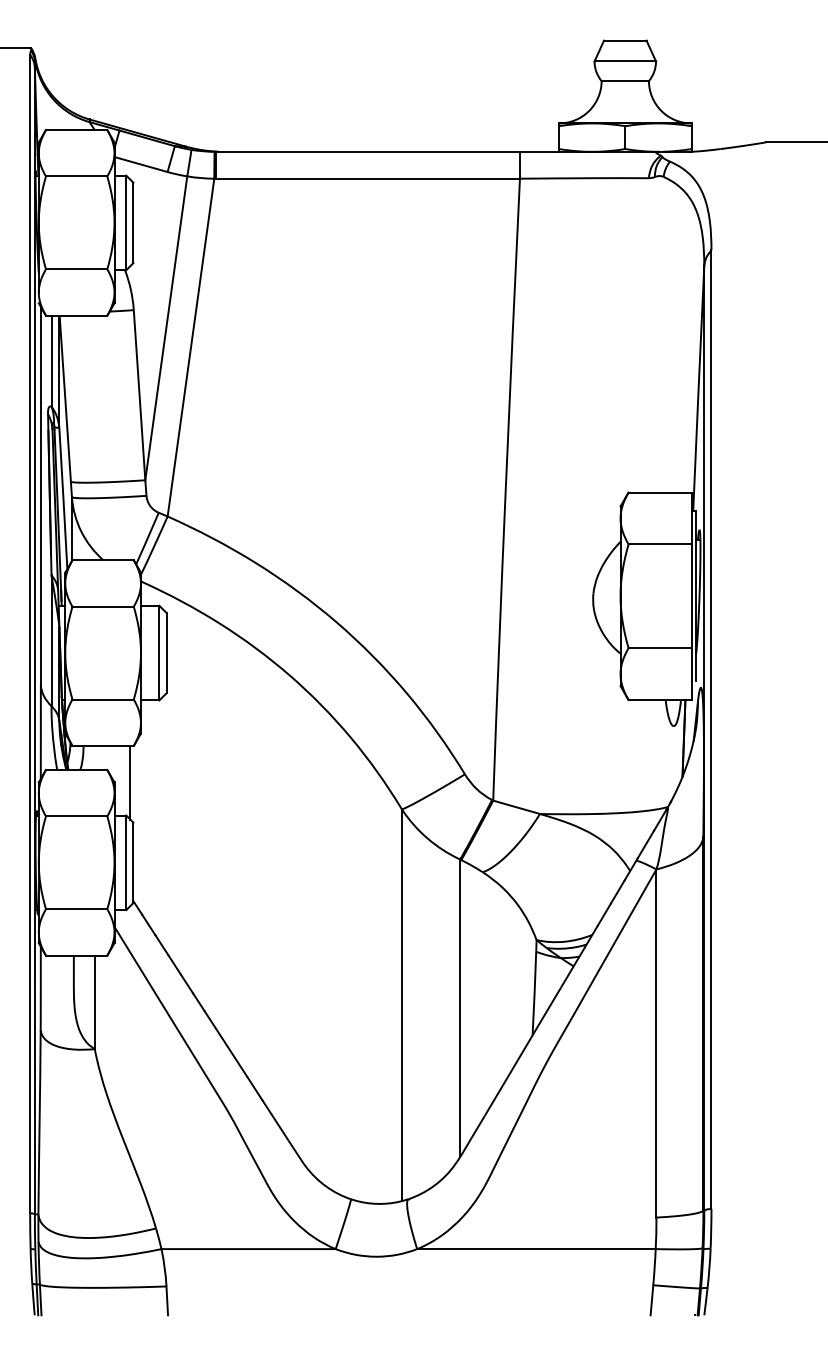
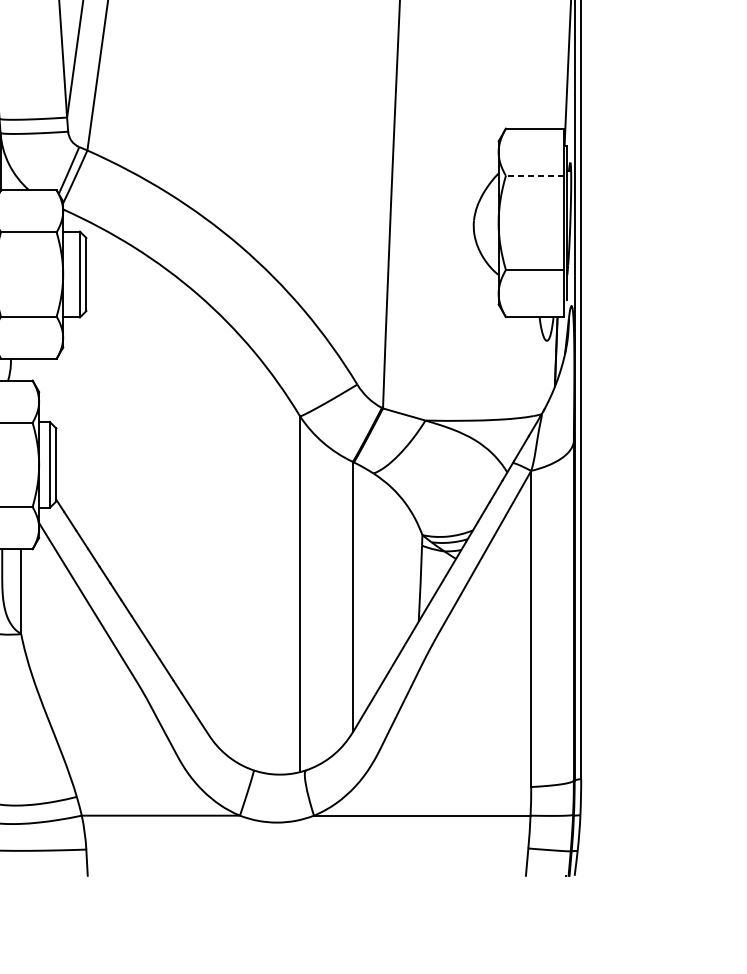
line: (660, 544) -> (534, 175), solid -> dashed
line: (130, 782) -> (53, 391), removed

